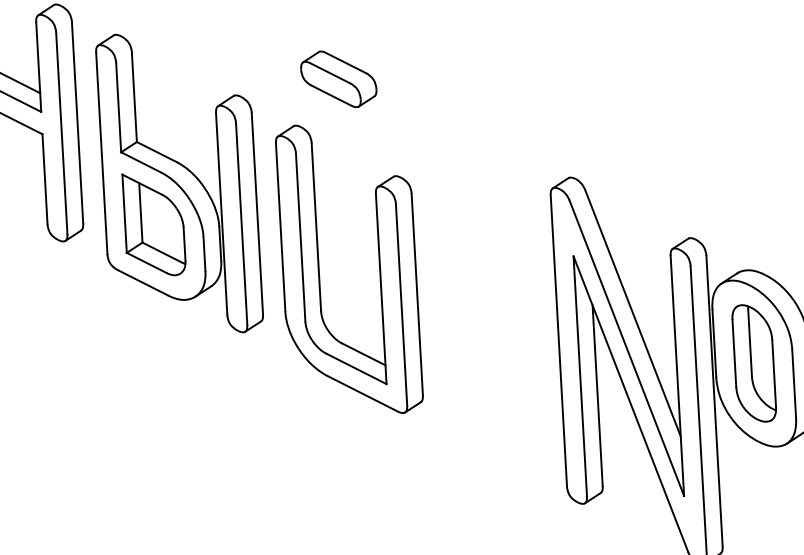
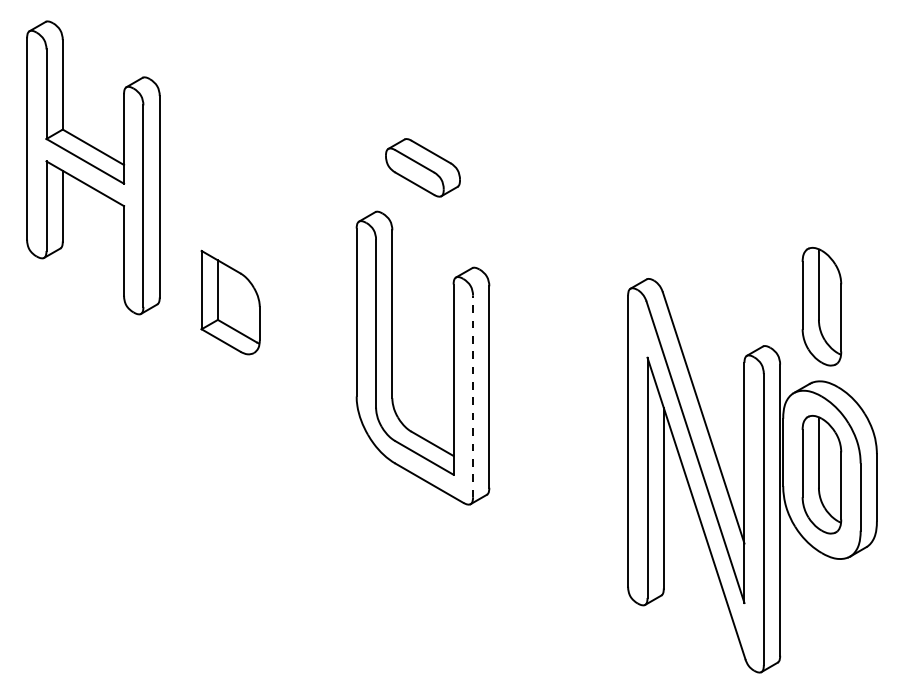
part: (179, 183) -> (258, 262), removed
part: (744, 195) -> (821, 306), added
line: (401, 304) -> (473, 396), solid -> dashed

